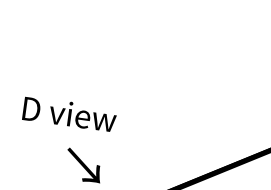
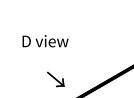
text: (69, 114) -> (45, 41), moved

